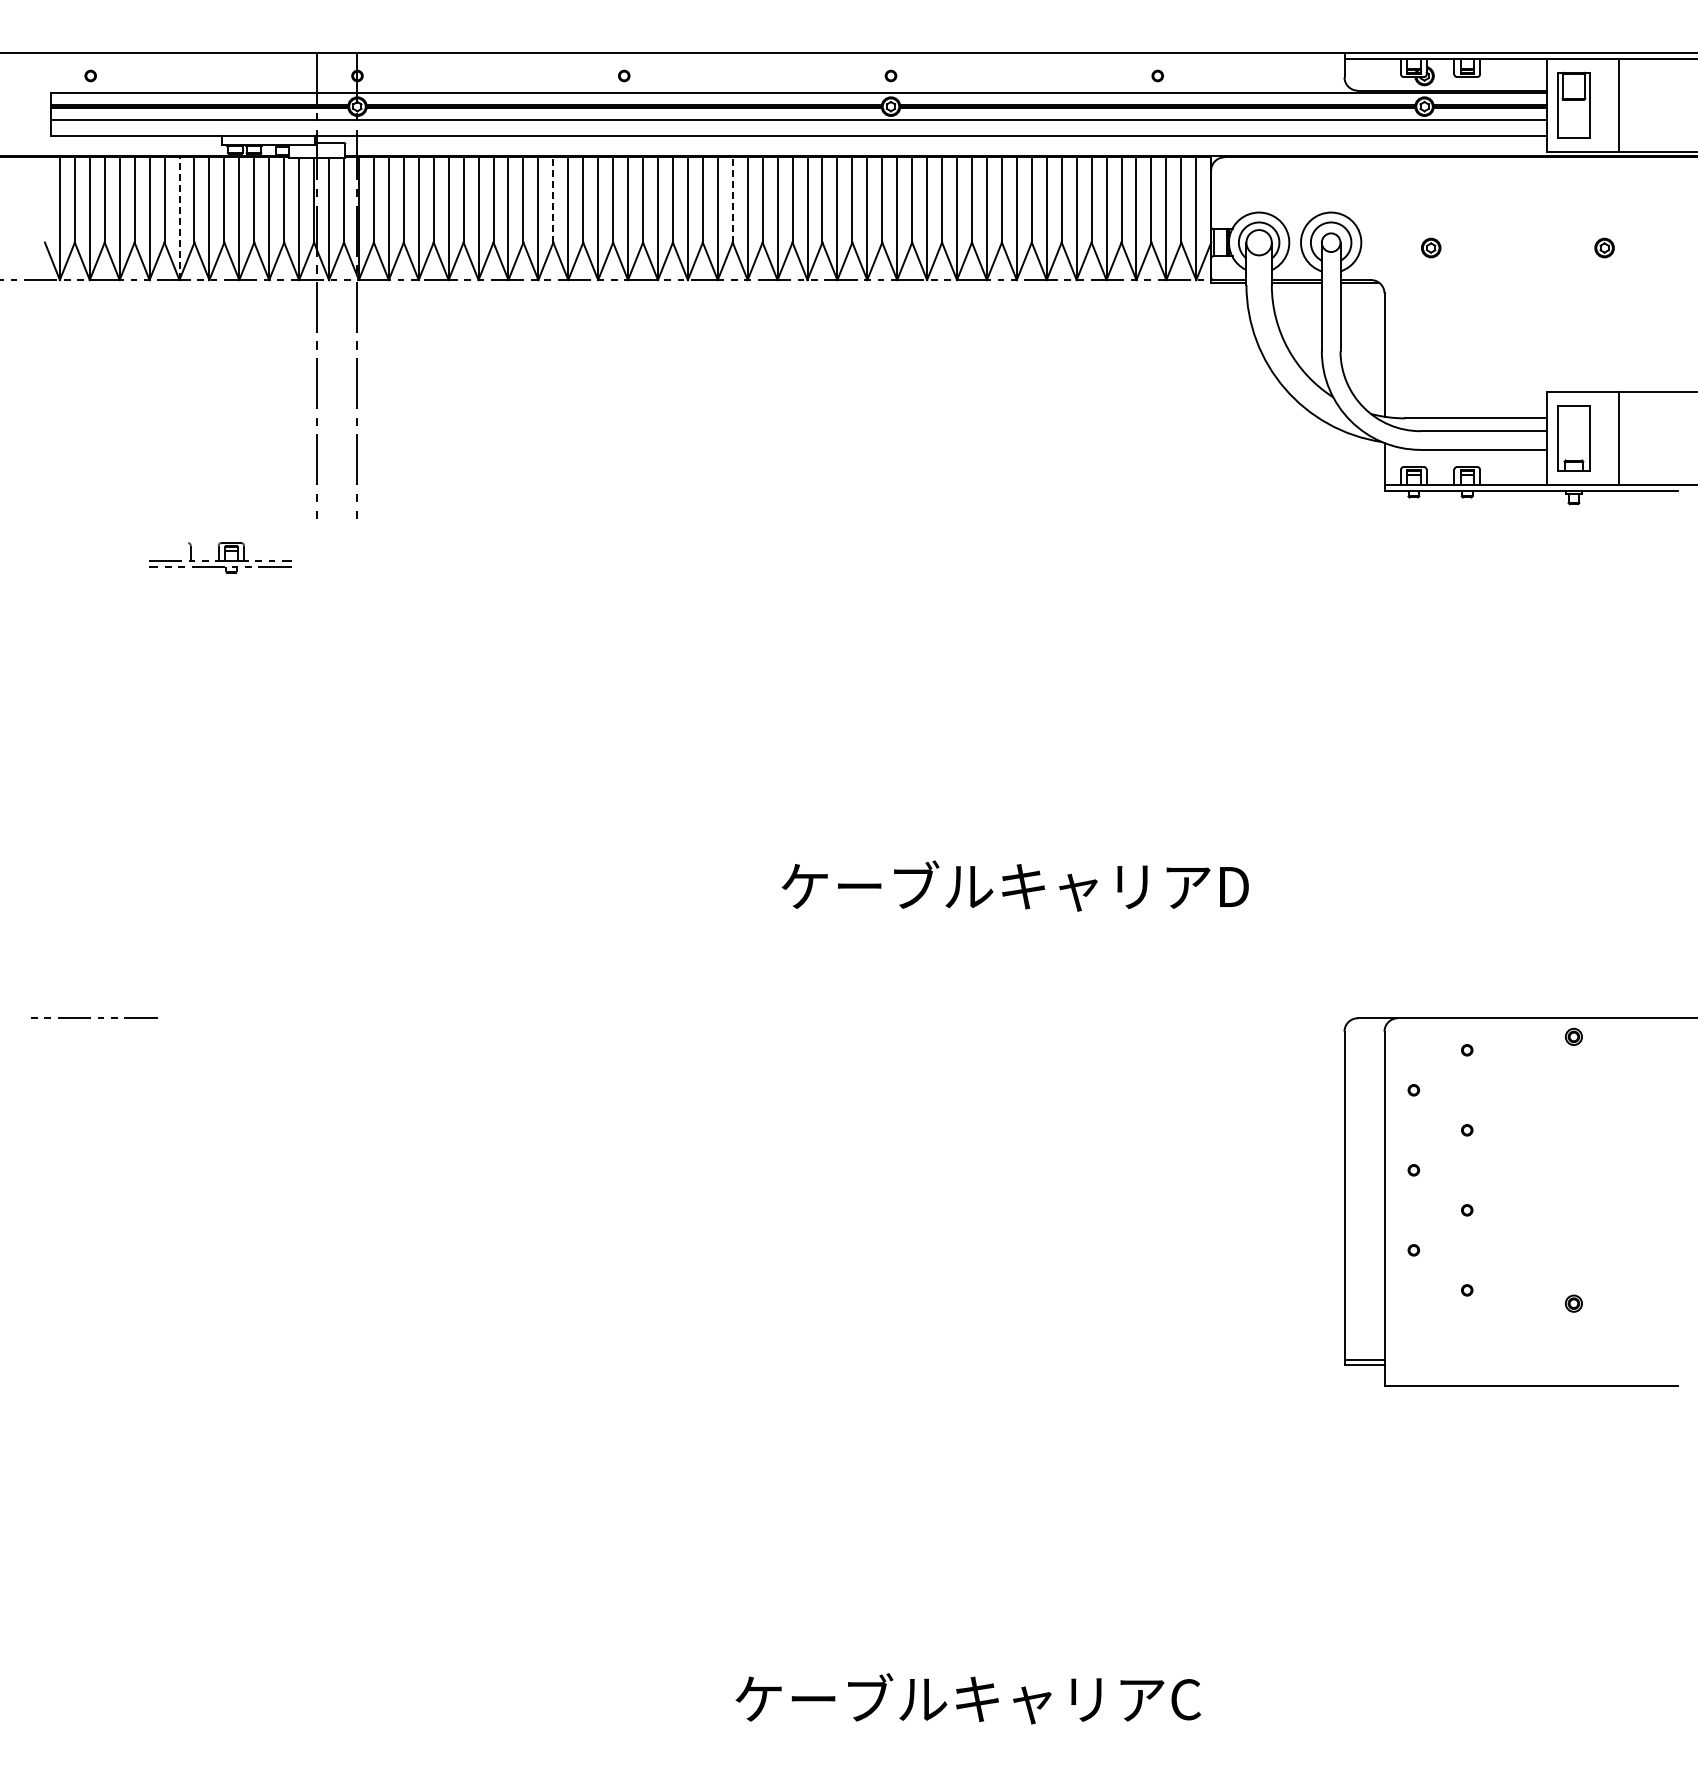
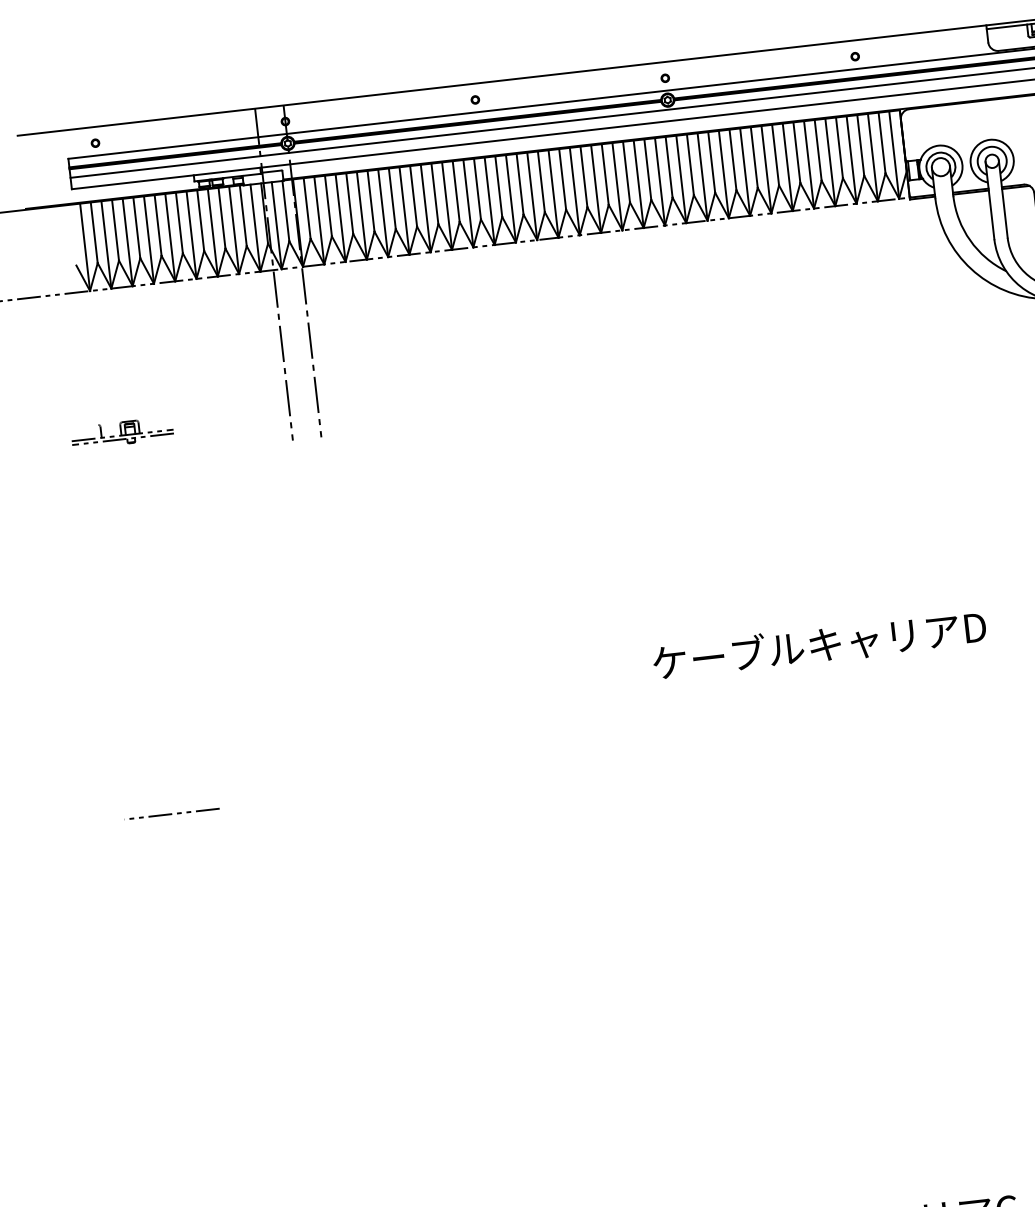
line: (553, 199) -> (435, 193), dashed -> solid
line: (732, 199) -> (562, 179), dashed -> solid
line: (179, 218) -> (170, 237), dashed -> solid
part: (220, 557) -> (122, 432), moved

